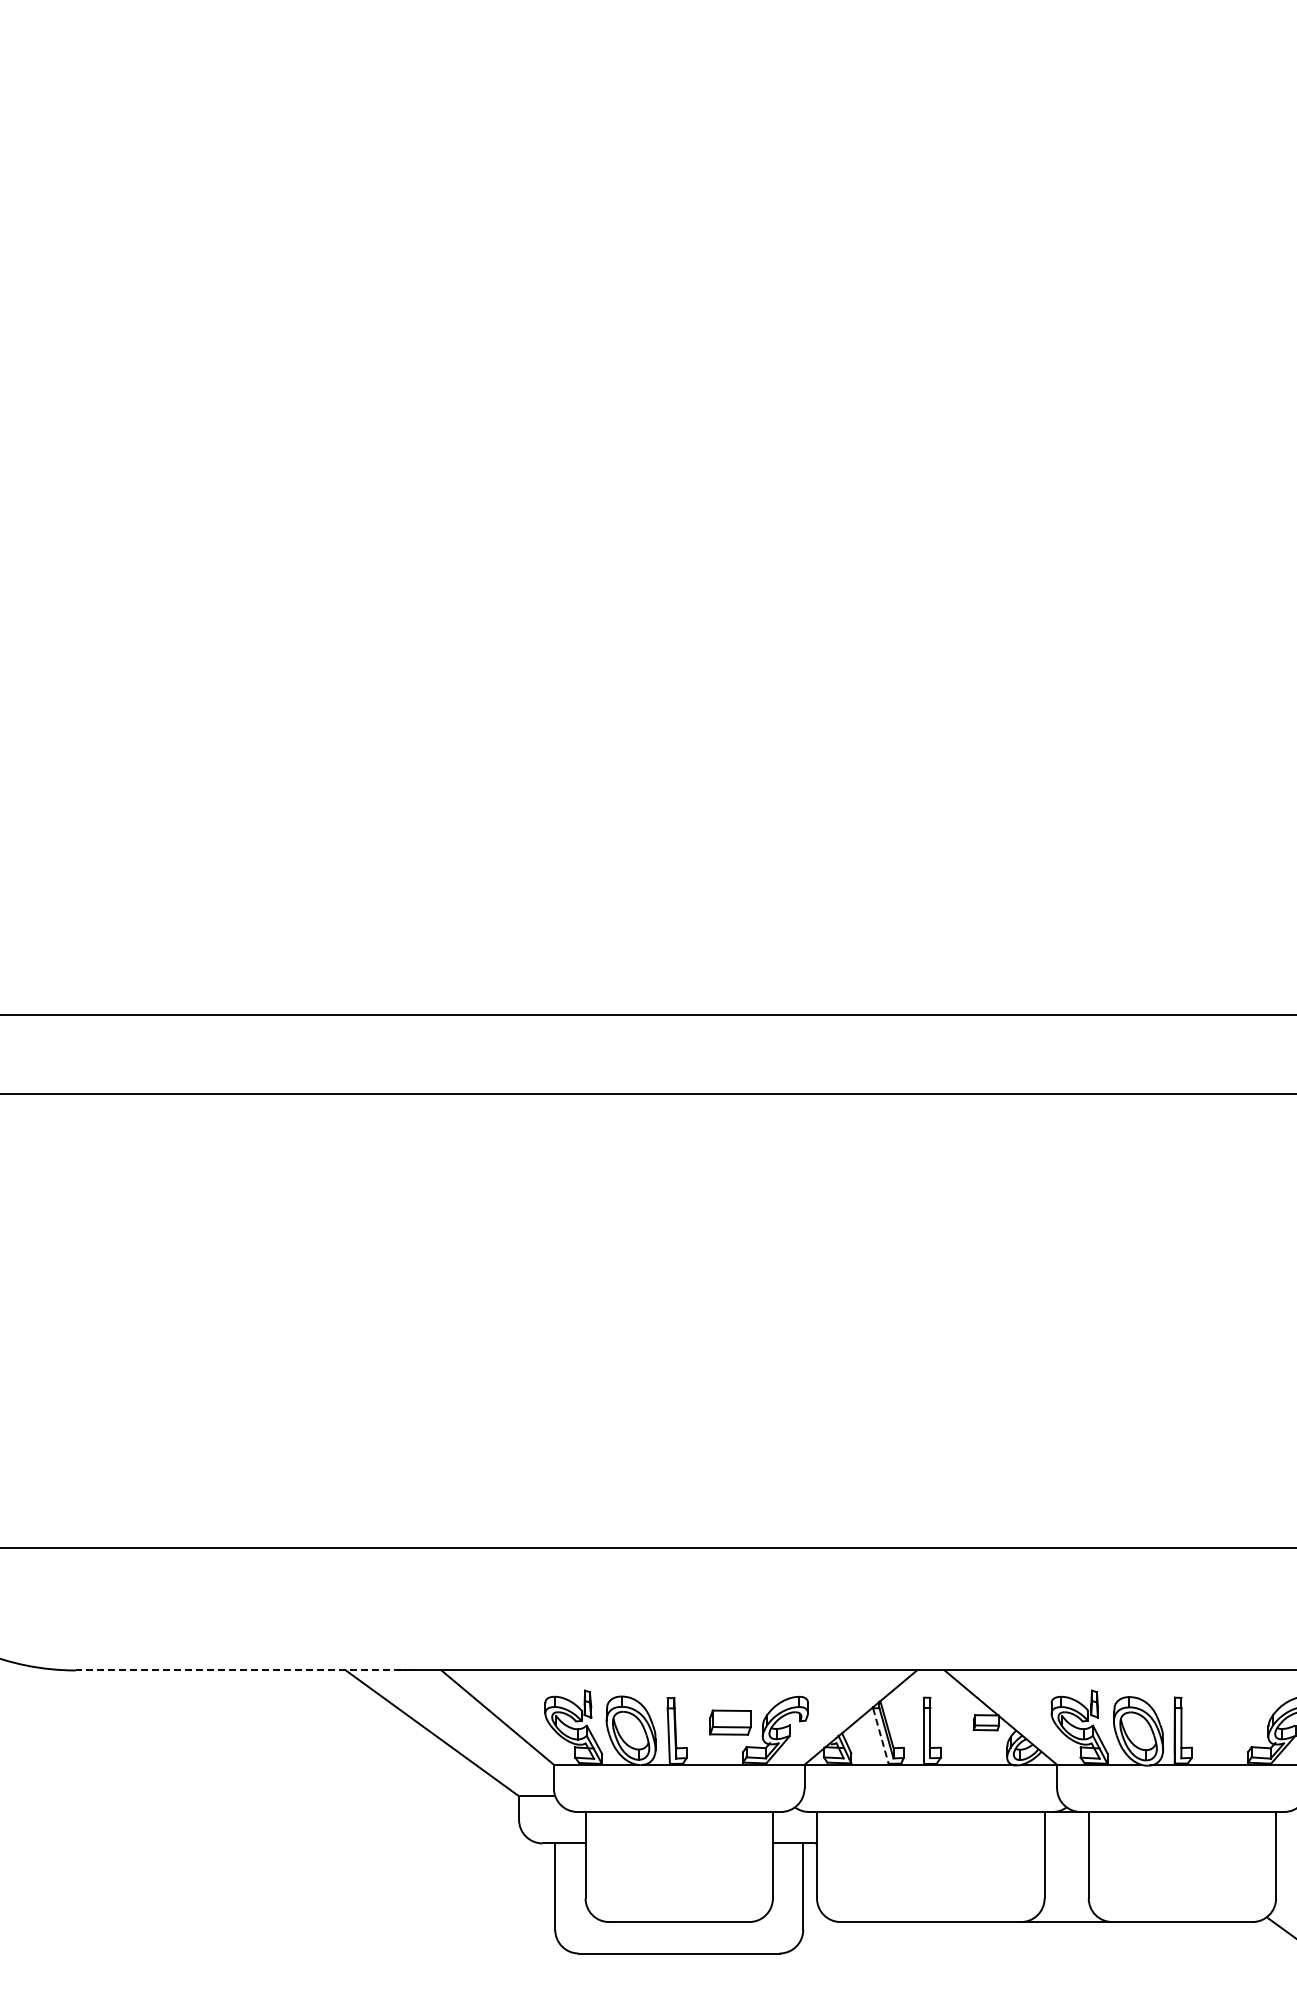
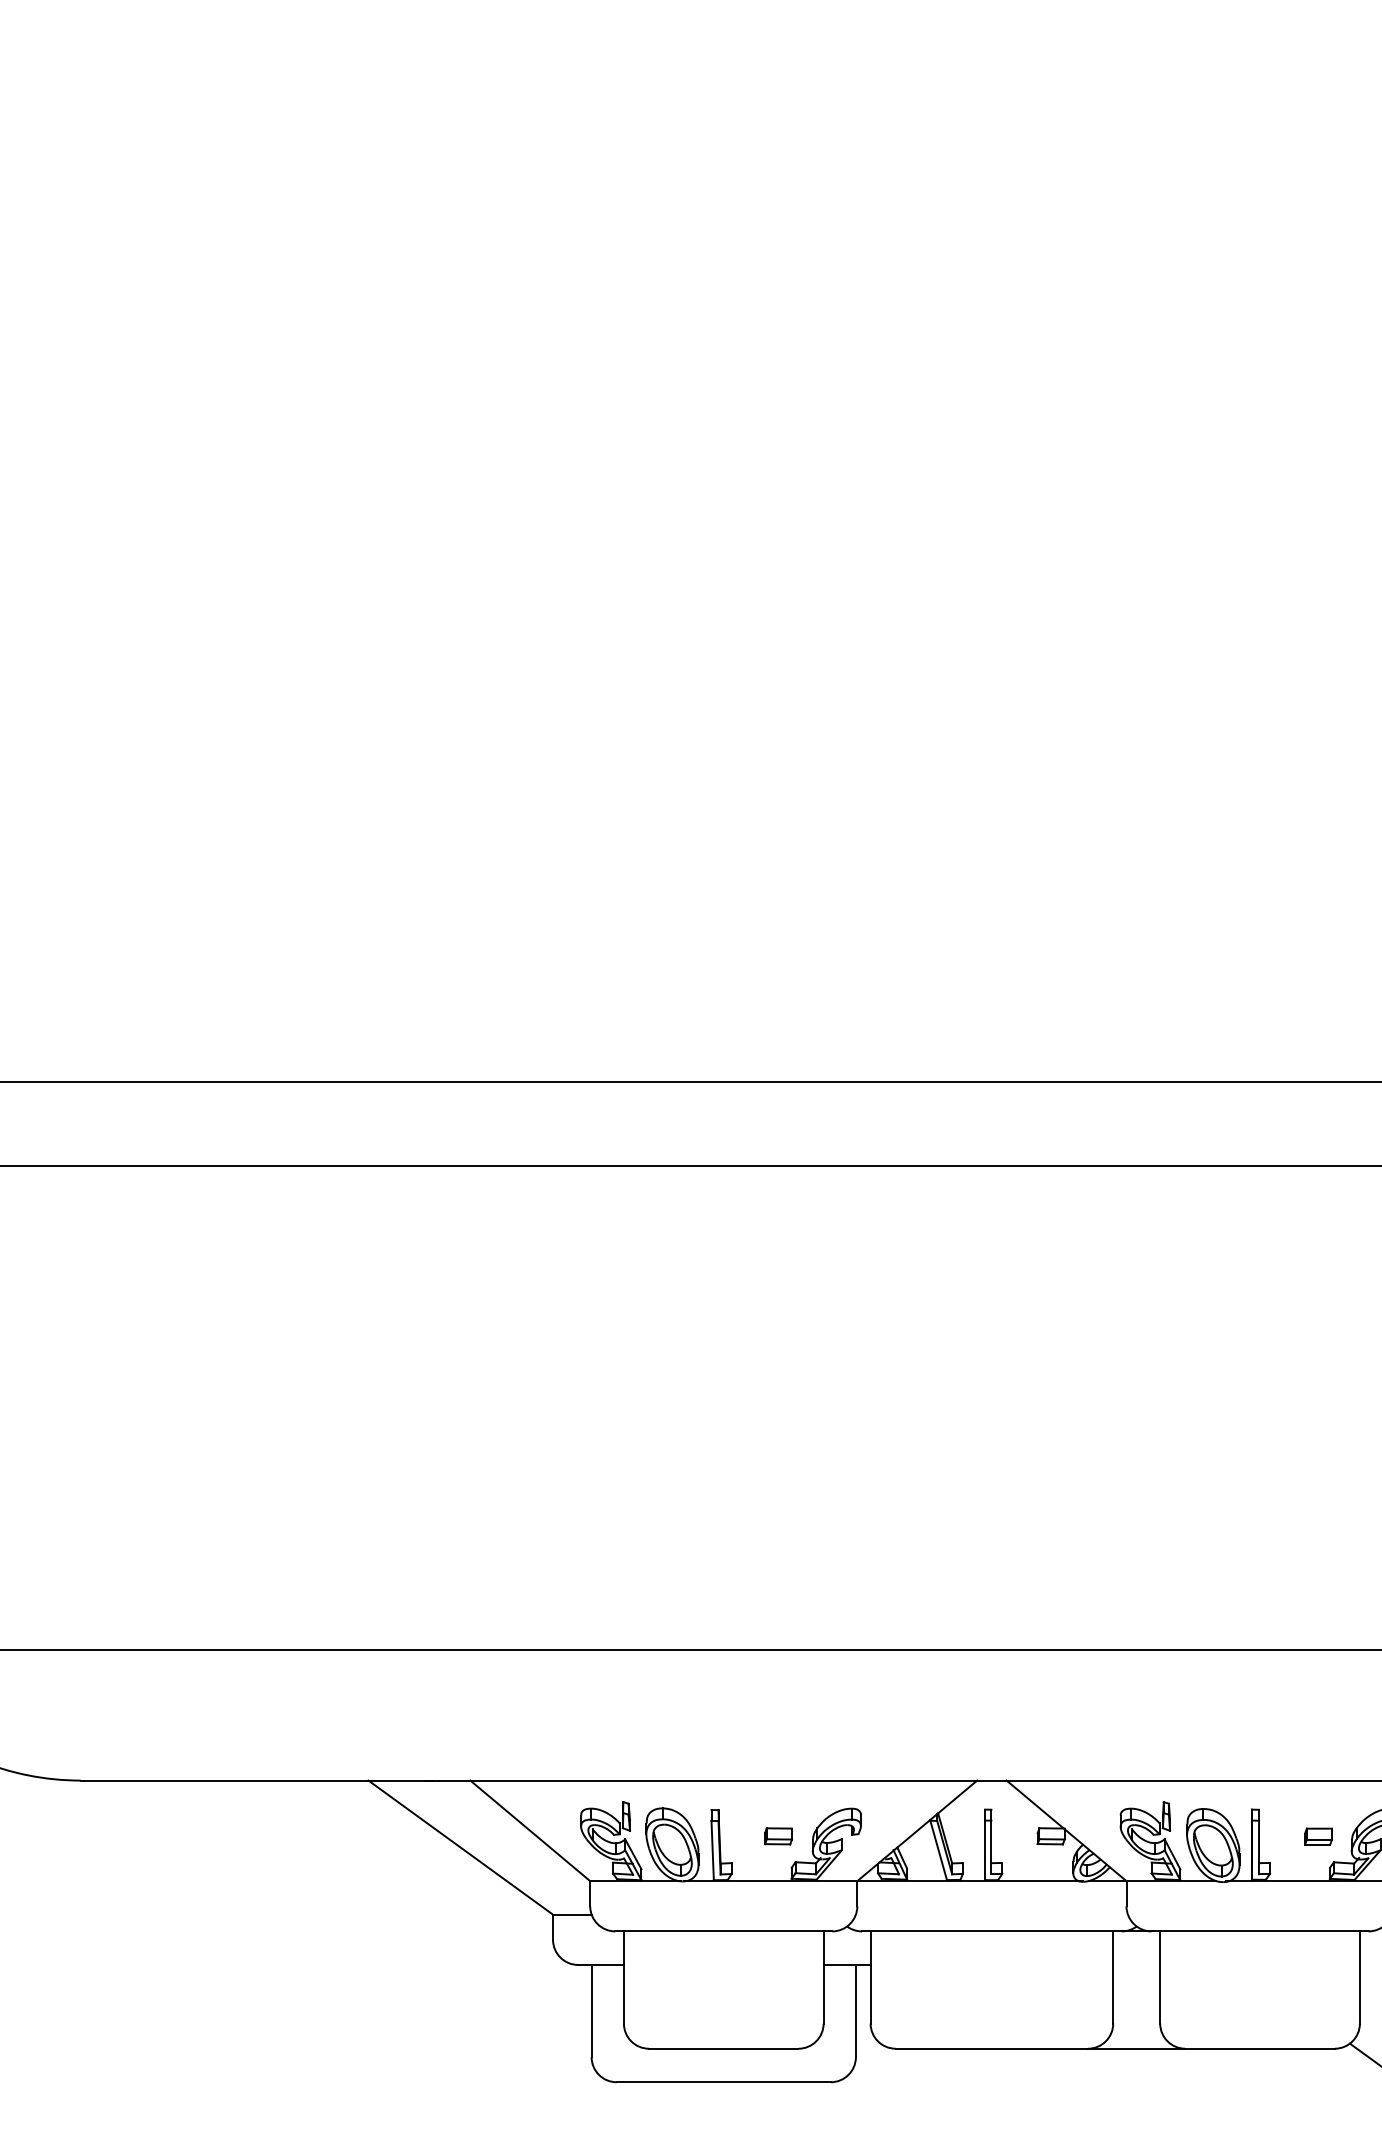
line: (243, 1670) -> (259, 1780), dashed -> solid
part: (730, 1722) -> (778, 1836), size x0.62
part: (1236, 1722) -> (1317, 1836), added
line: (880, 1736) -> (938, 1850), dashed -> solid

